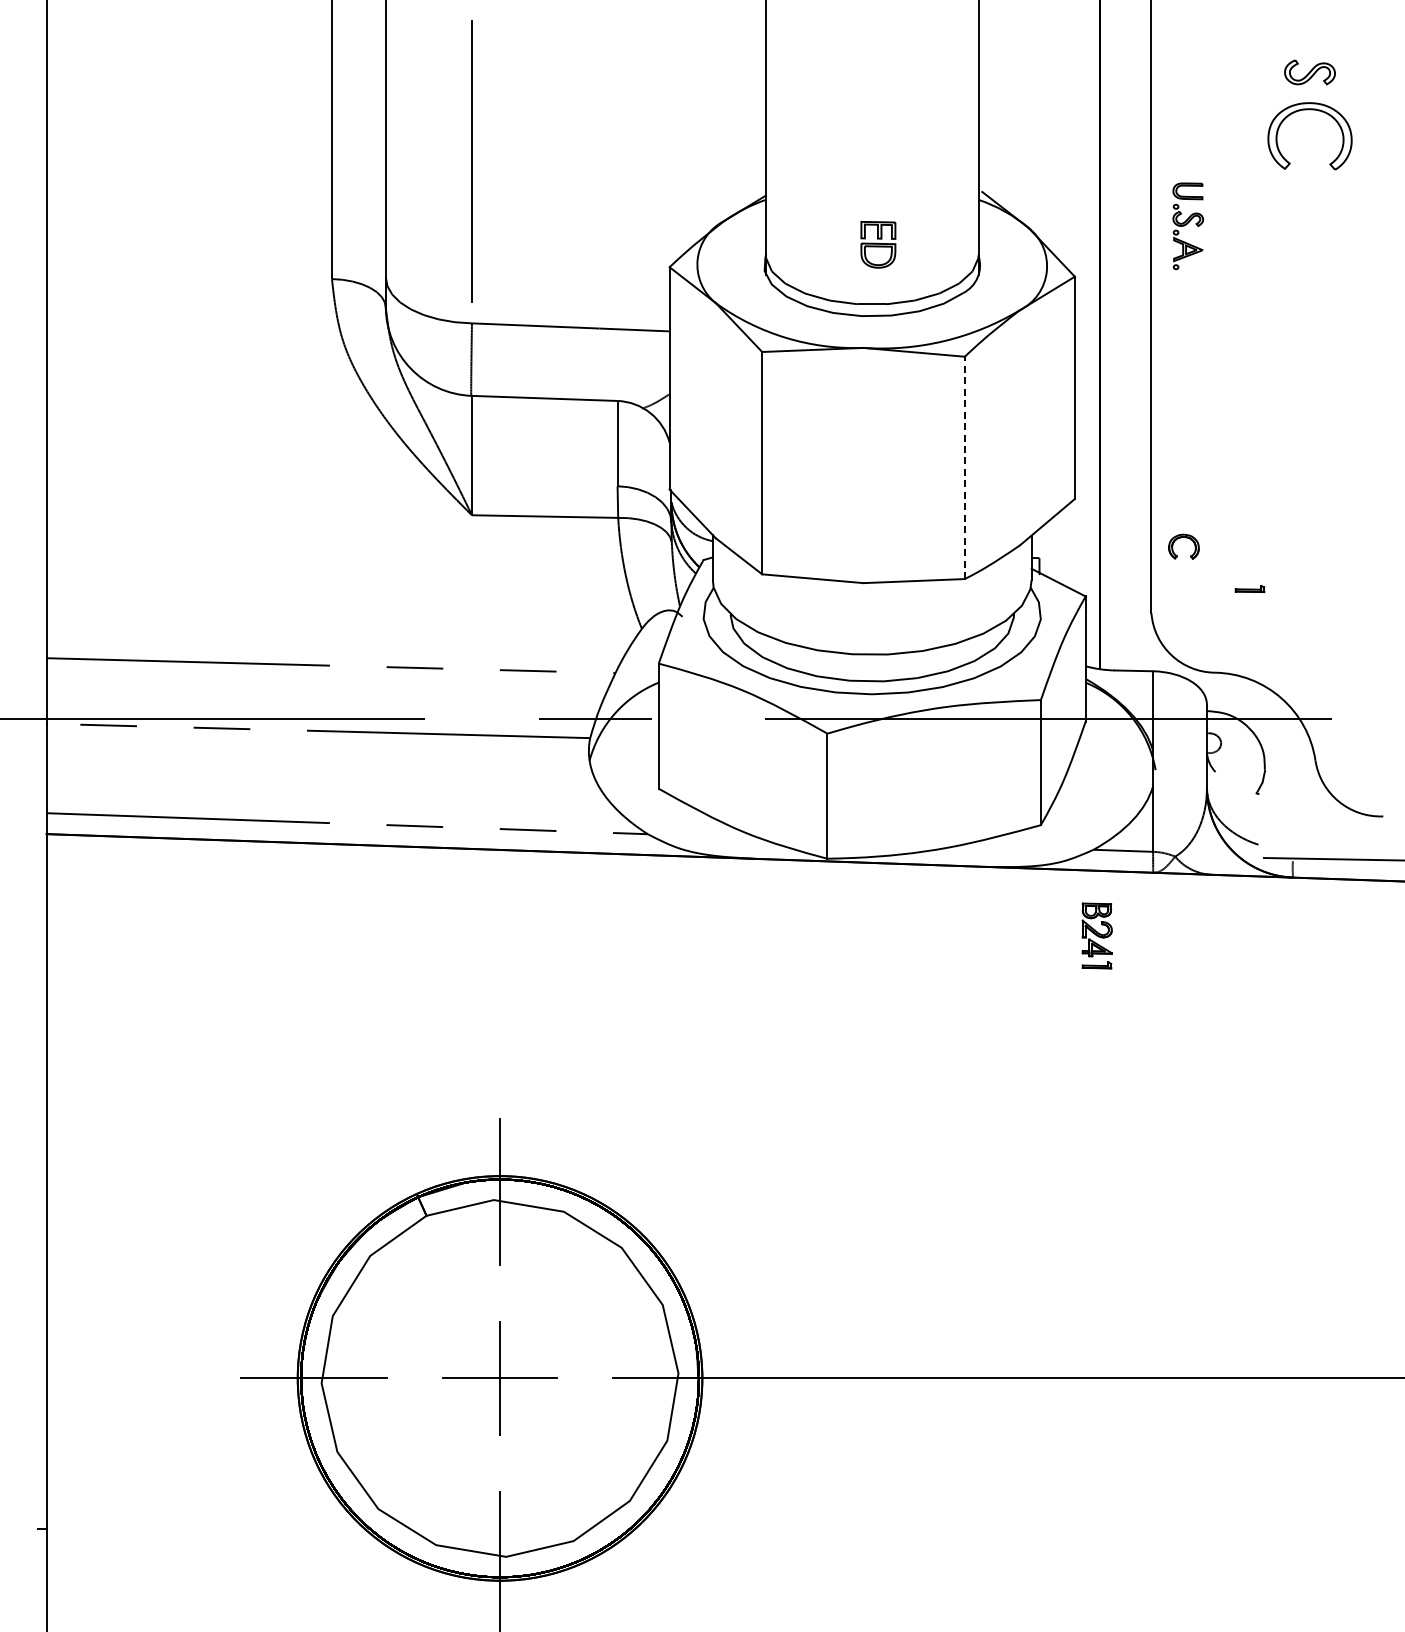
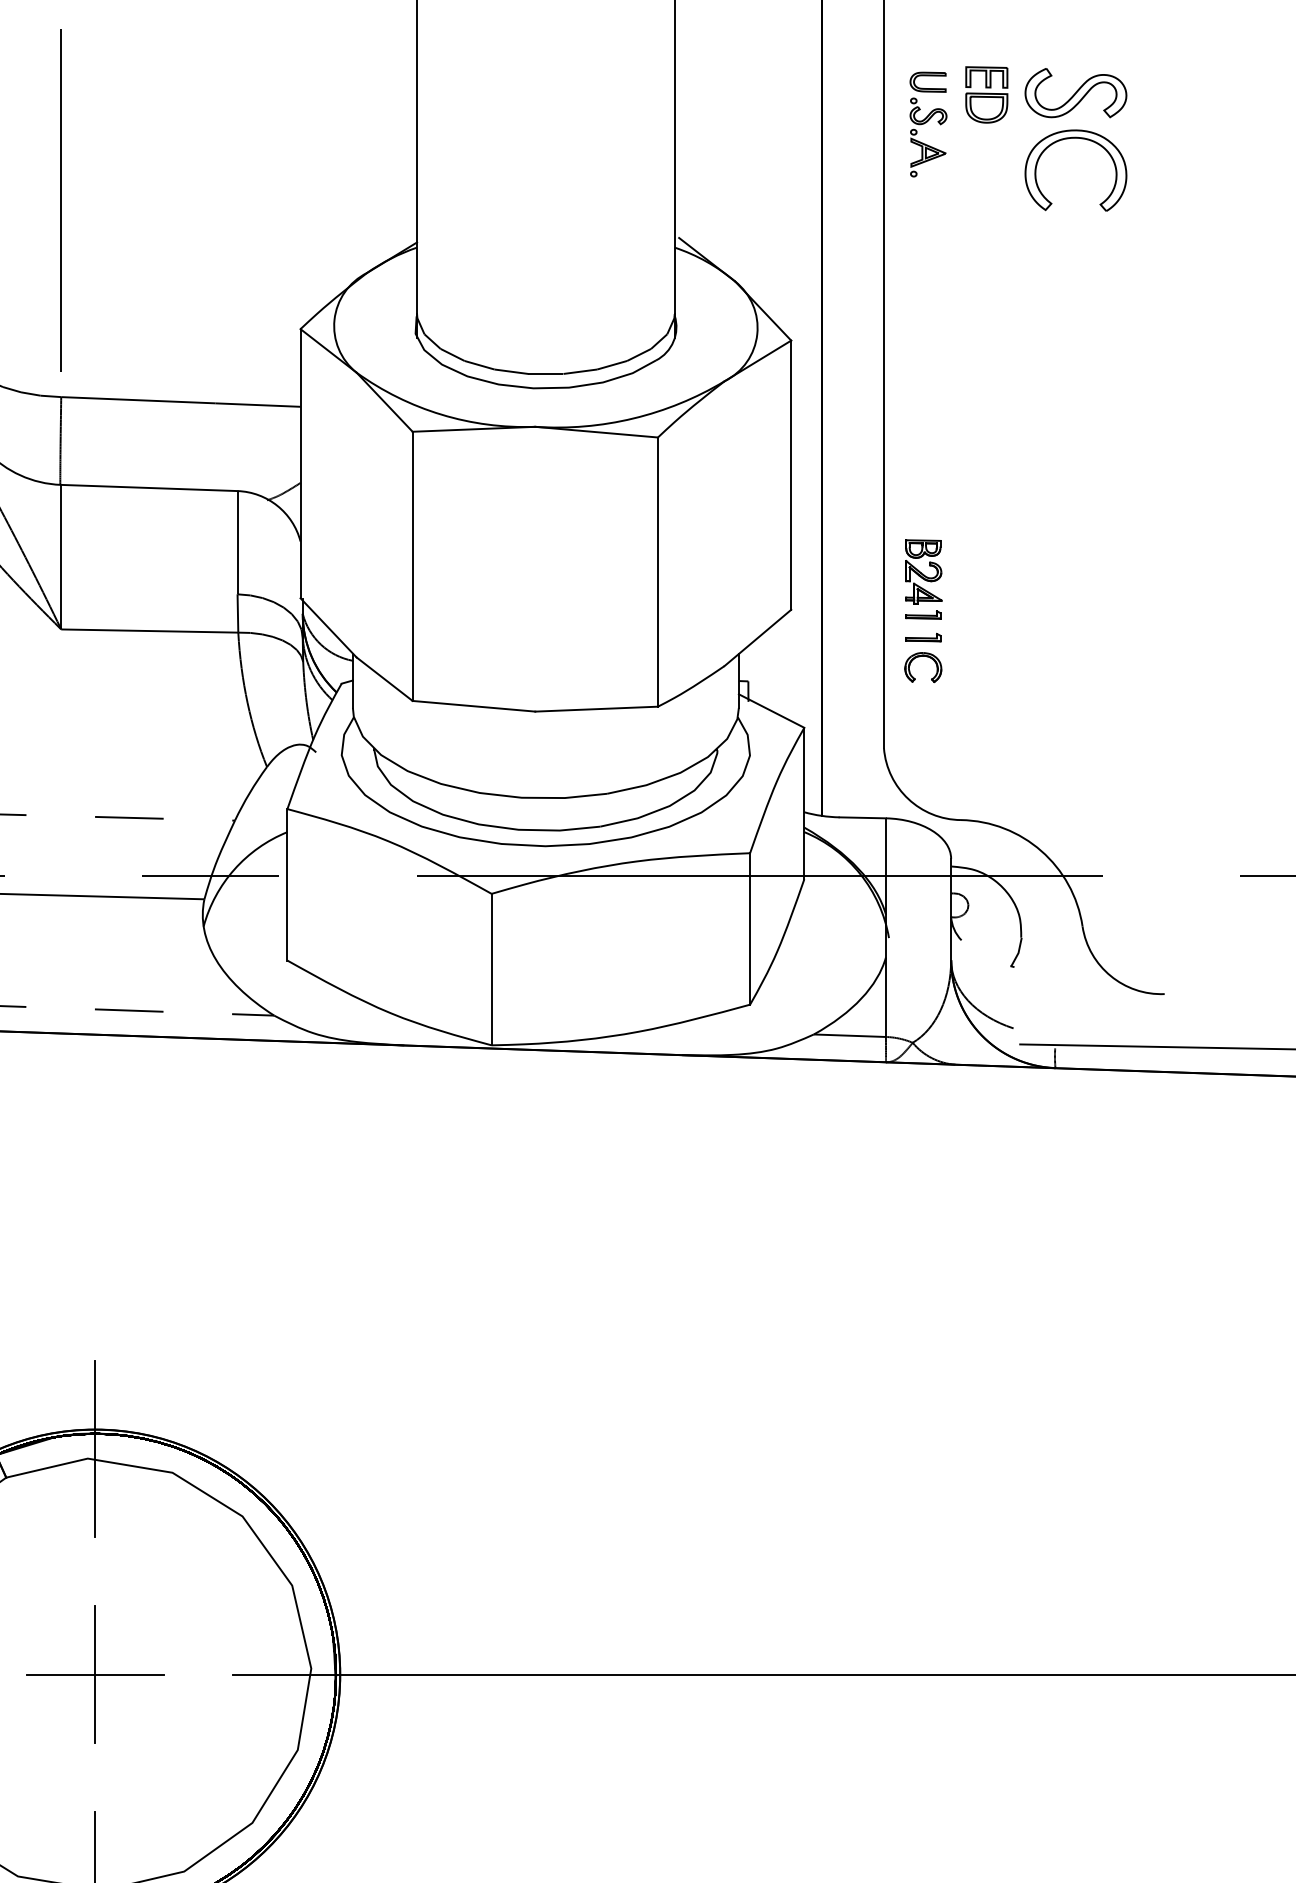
part: (1309, 72) -> (1075, 93), size x1.67
part: (1187, 226) -> (927, 124), moved
part: (878, 244) -> (986, 94), moved
line: (964, 467) -> (657, 571), dashed -> solid
part: (1249, 589) -> (922, 638), moved
part: (1096, 935) -> (922, 578), moved

